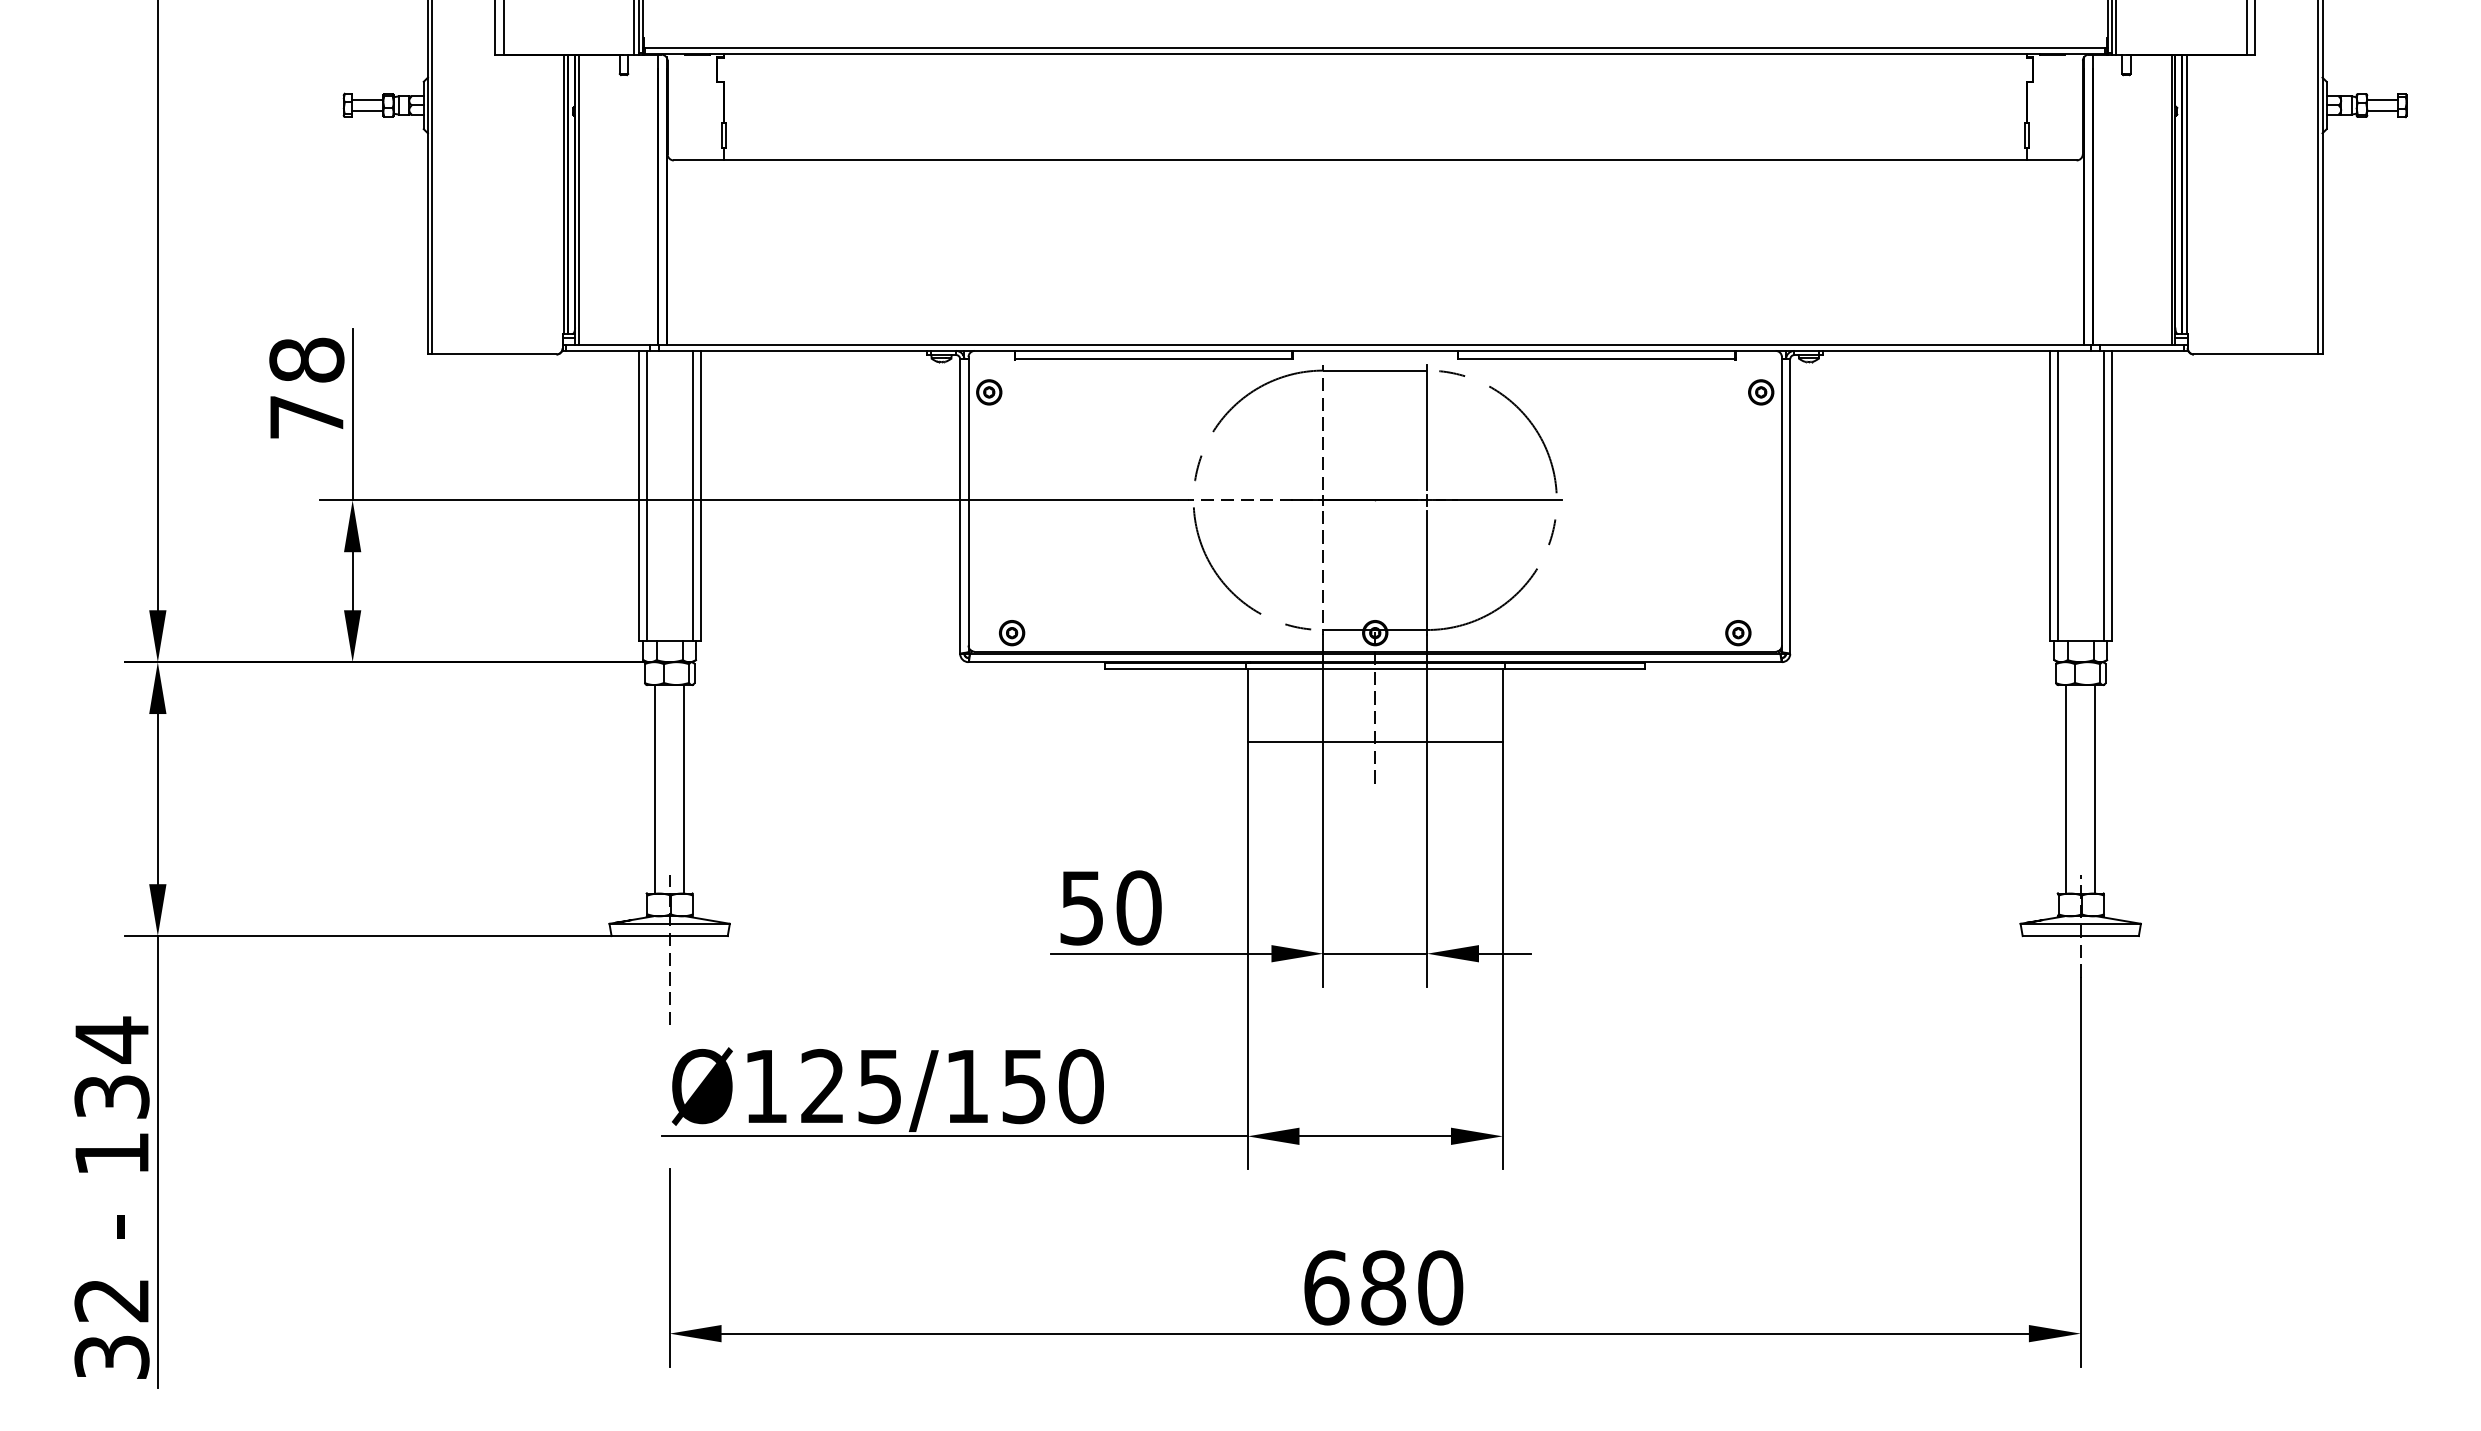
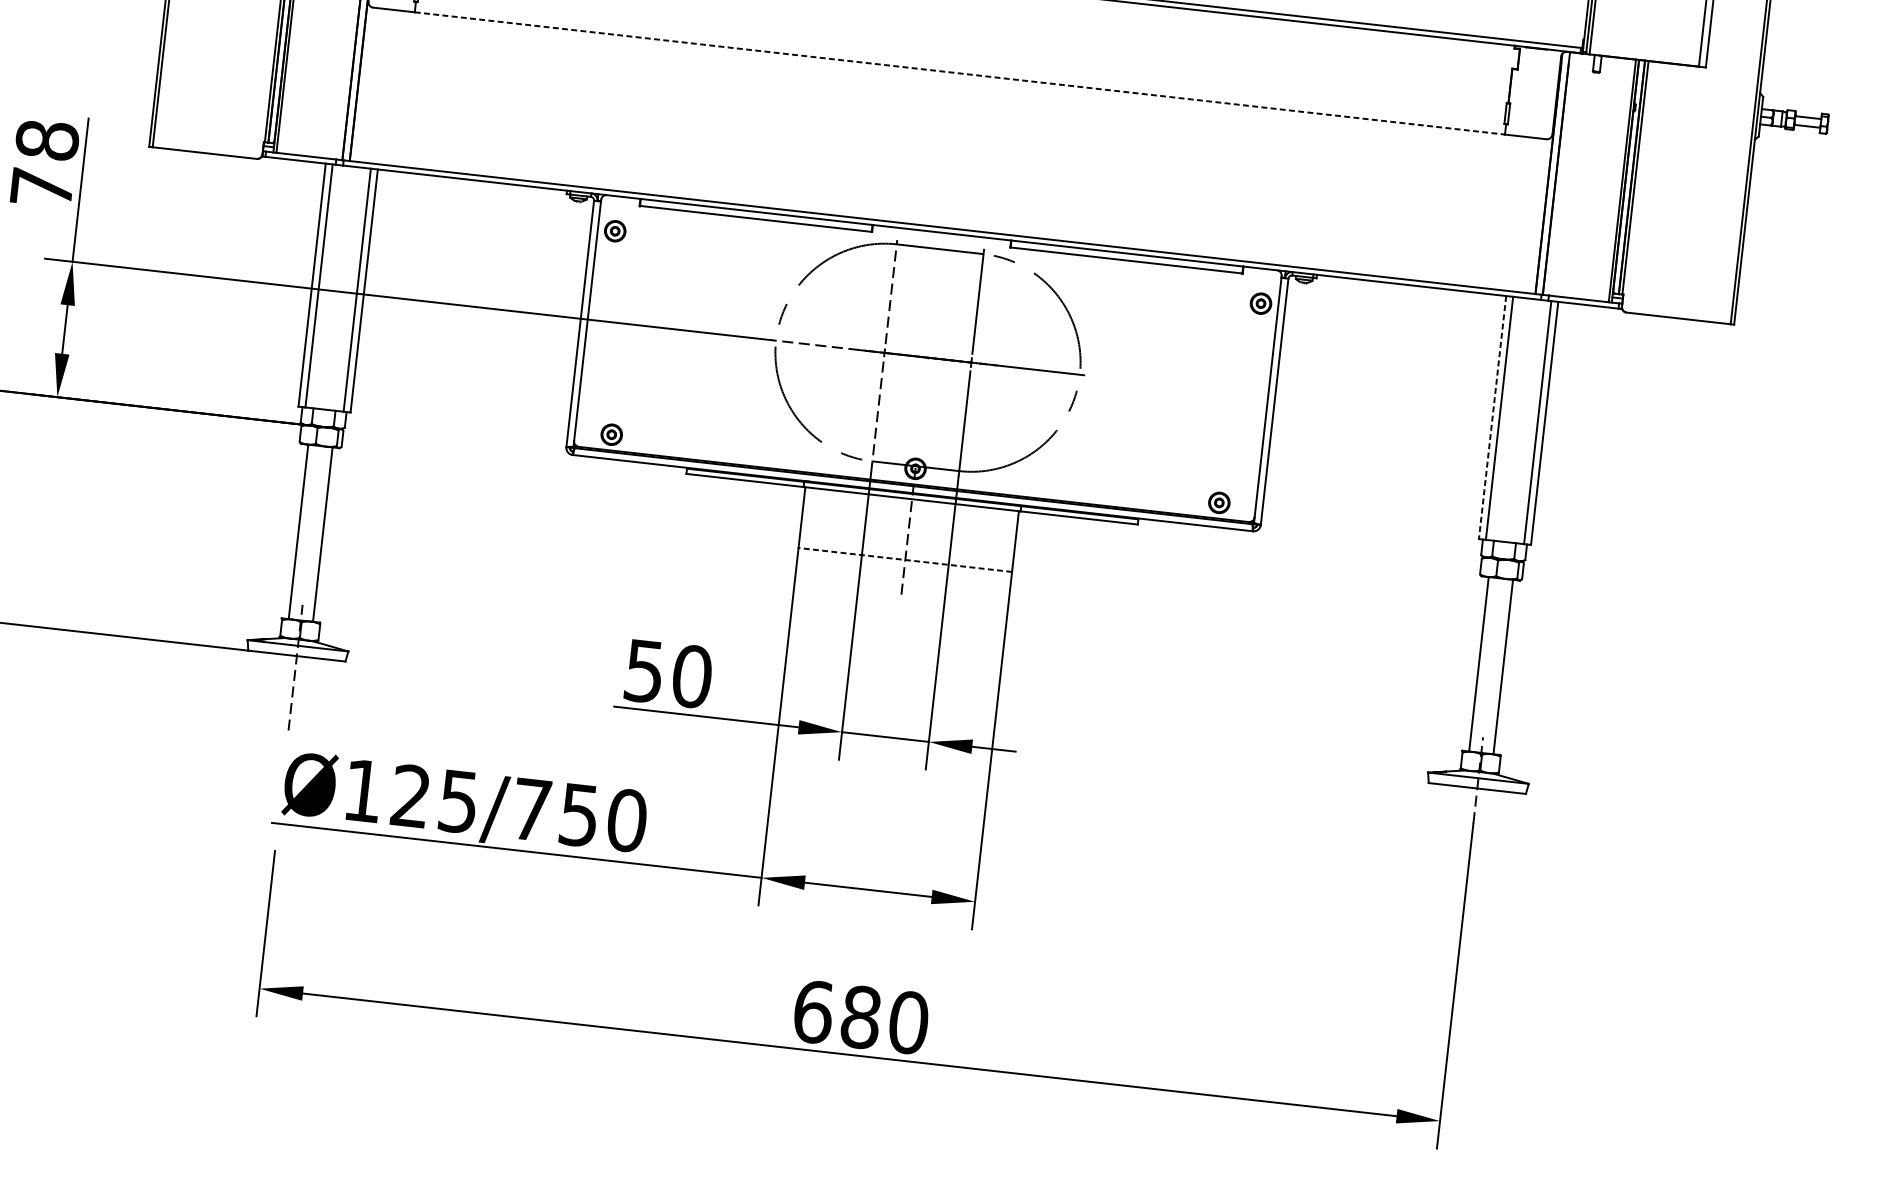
line: (1375, 160) -> (960, 73), solid -> dashed
line: (2049, 496) -> (1492, 417), solid -> dashed
line: (1375, 742) -> (905, 560), solid -> dashed
text: (967, 1086) -> (531, 809), Ø125/150 -> Ø125/750

